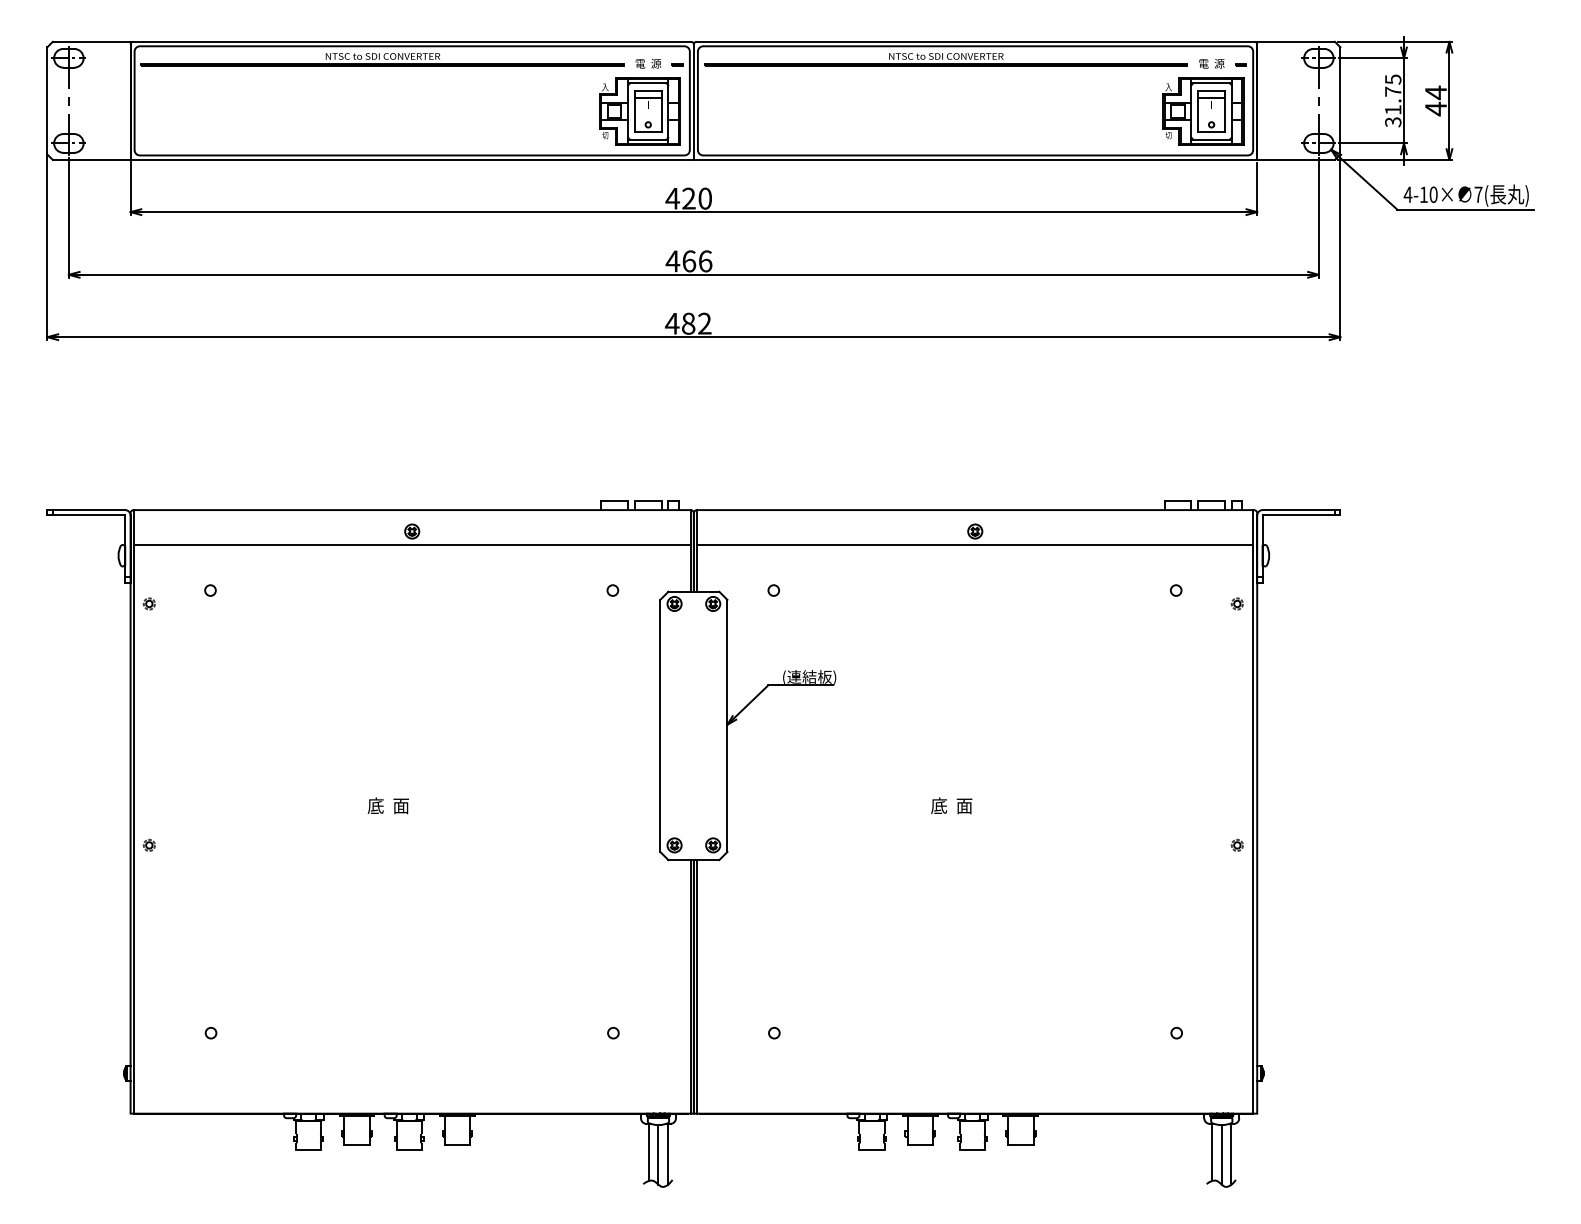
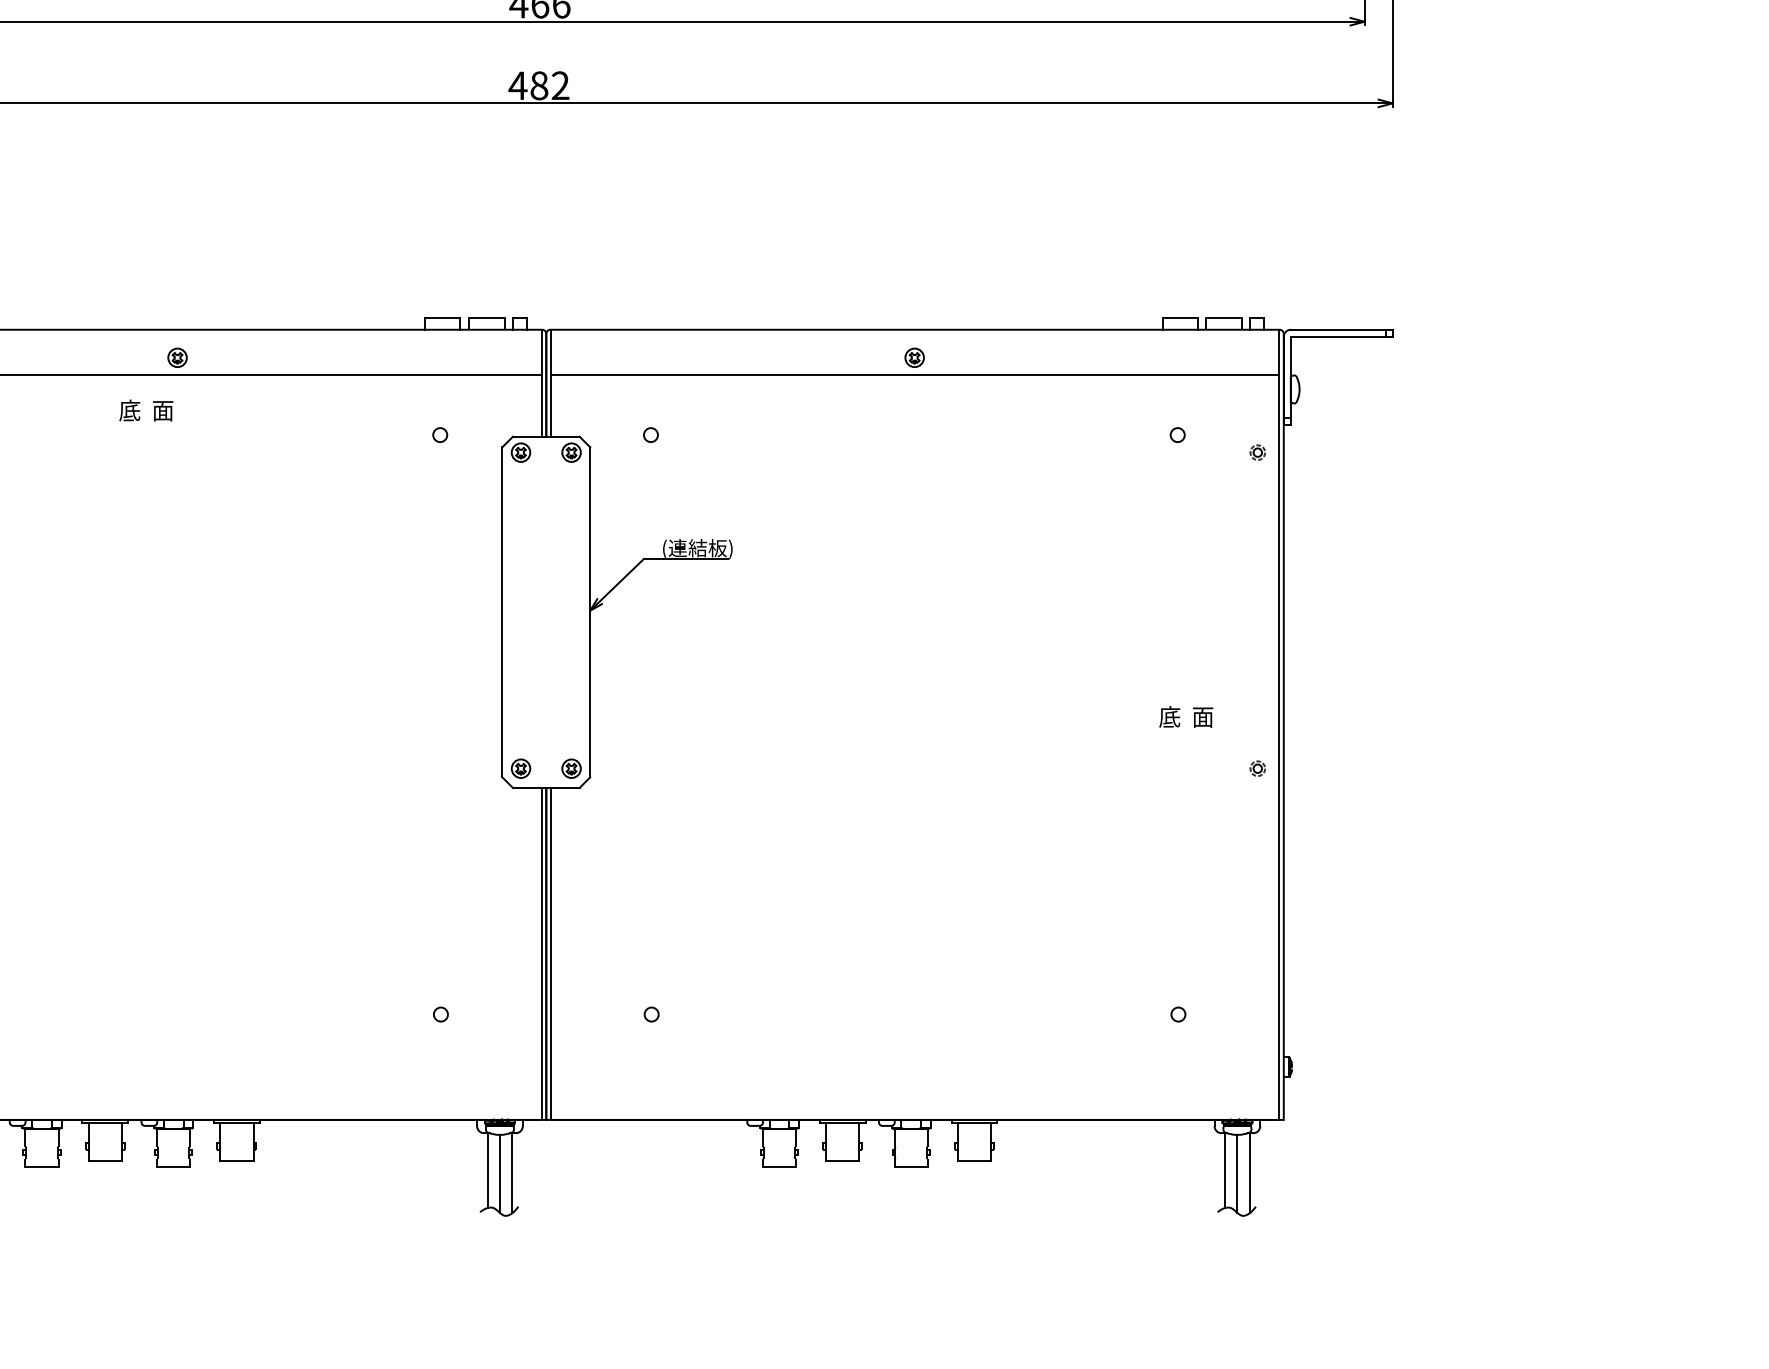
text: (387, 805) -> (145, 410), moved
text: (951, 805) -> (1185, 716), moved

